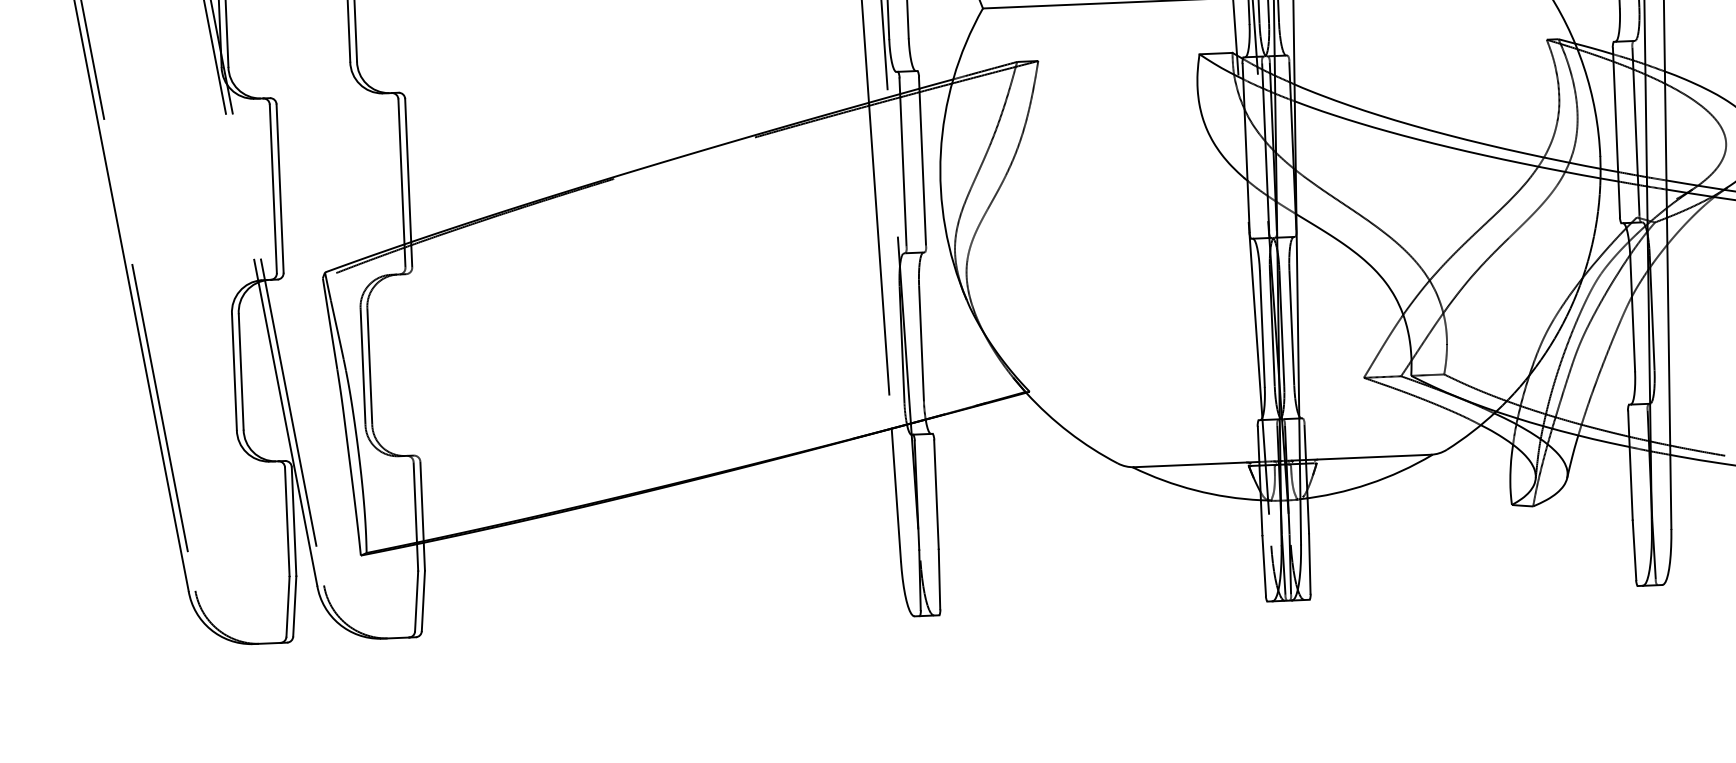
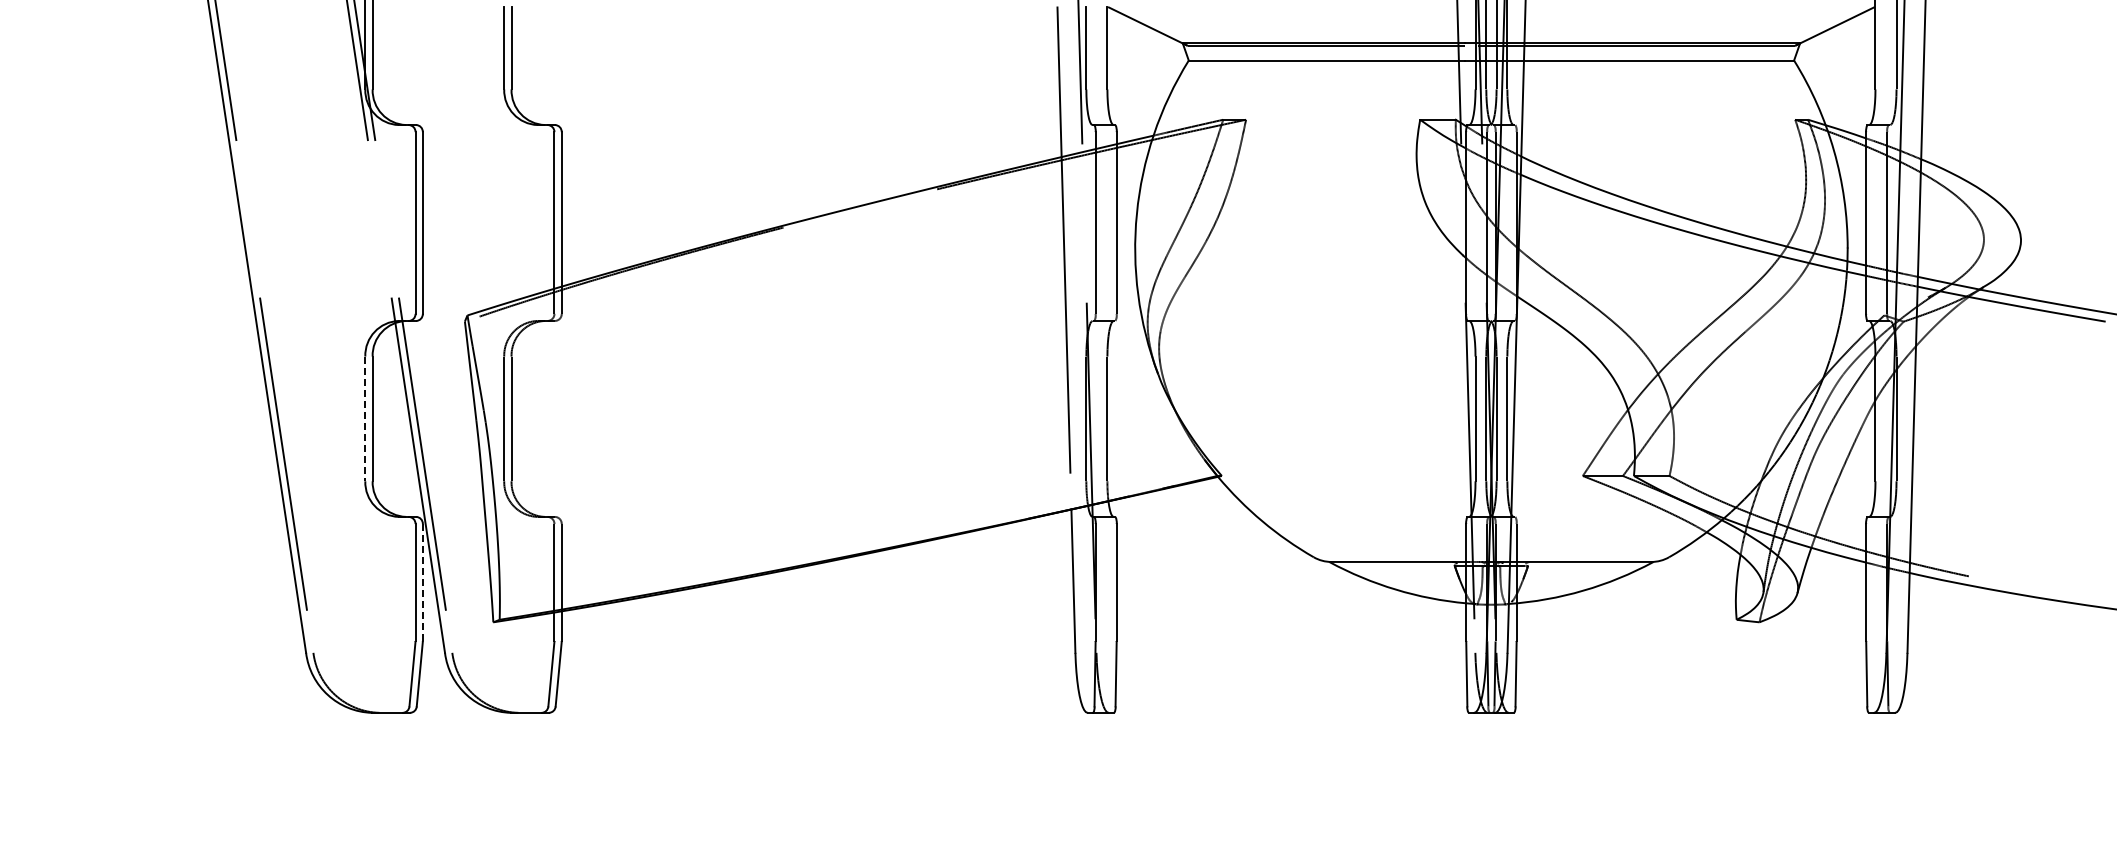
line: (234, 372) -> (365, 419), solid -> dashed
line: (293, 521) -> (422, 582), solid -> dashed

